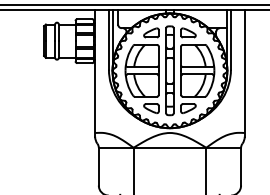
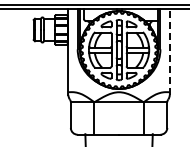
line: (244, 72) -> (169, 51), solid -> dashed

